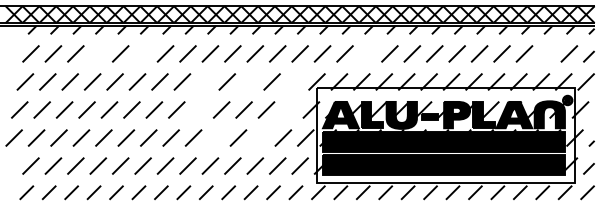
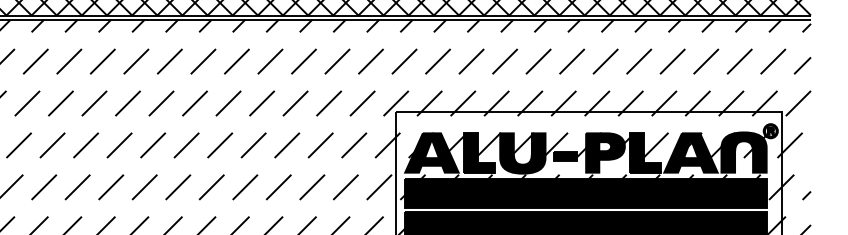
line: (98, 53) -> (69, 60), added
line: (142, 53) -> (135, 60), added
line: (367, 53) -> (471, 60), added
line: (546, 53) -> (739, 60), added
line: (204, 81) -> (228, 102), added
line: (249, 81) -> (295, 102), added
line: (294, 81) -> (362, 102), added
line: (198, 109) -> (219, 144), added
line: (288, 109) -> (353, 144), added
line: (215, 137) -> (244, 186), added
line: (260, 137) -> (311, 186), added

